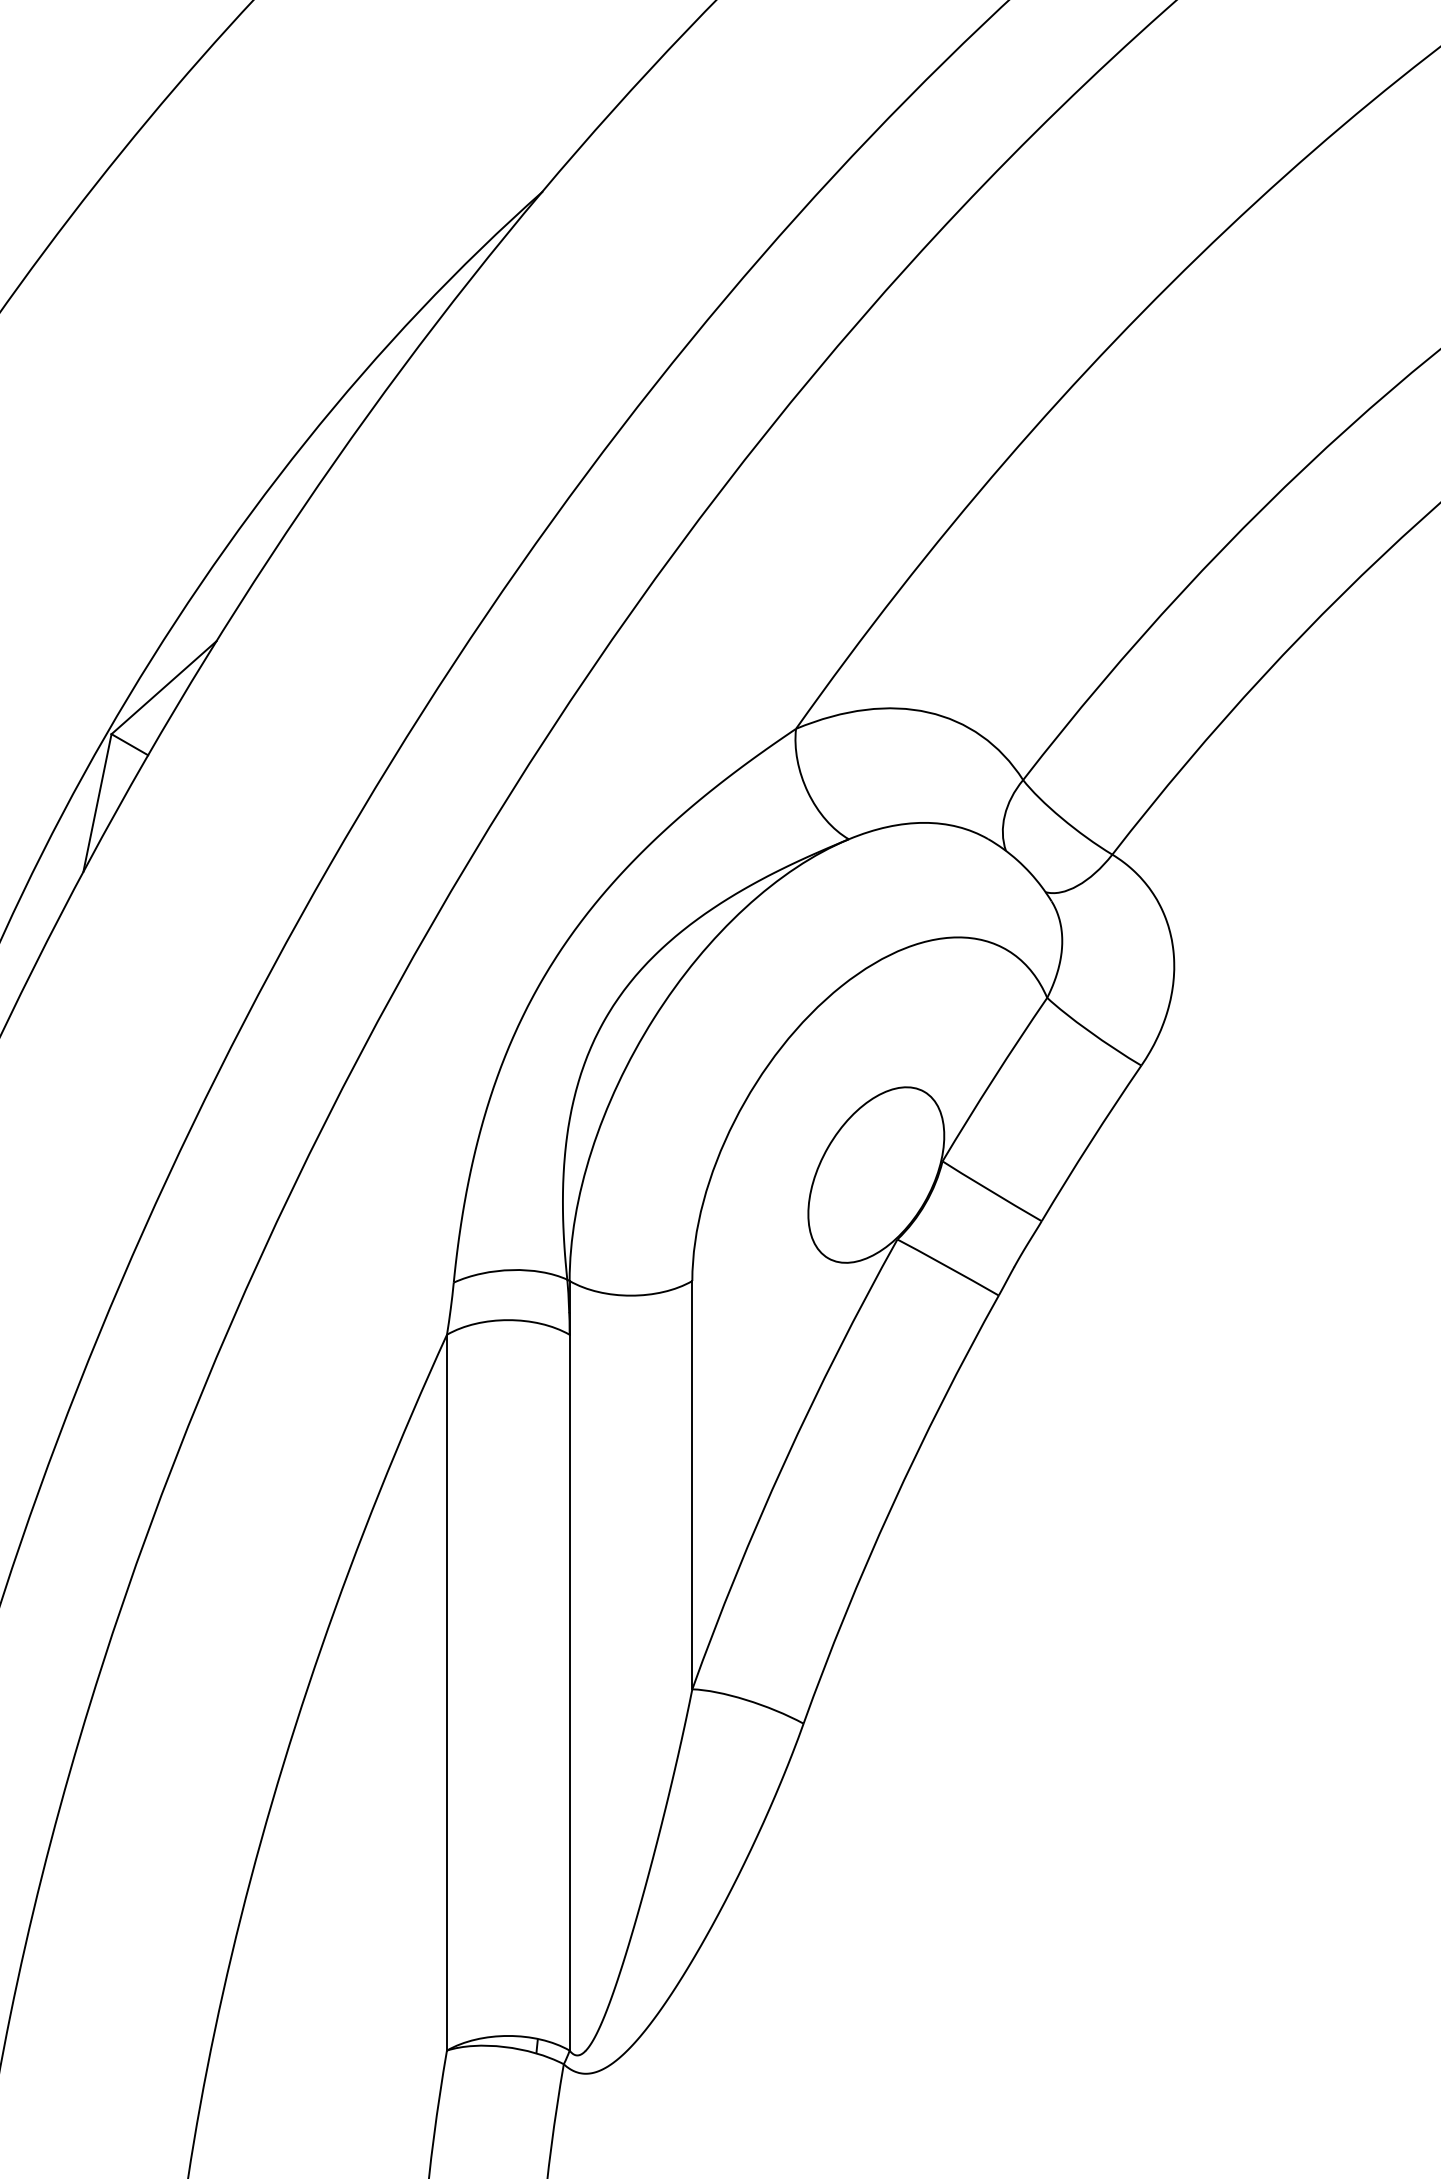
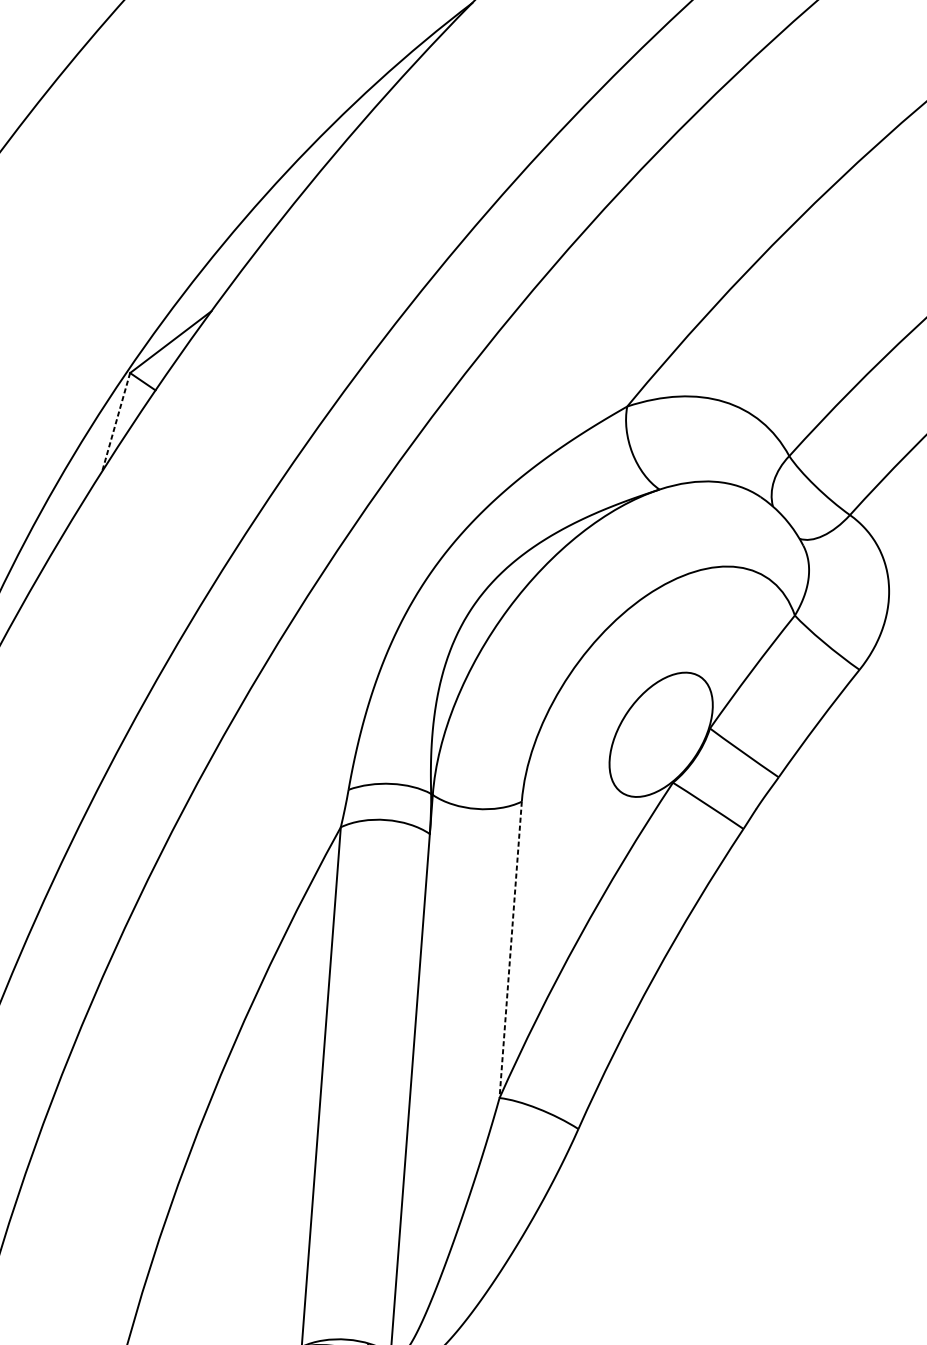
line: (97, 803) -> (116, 422), solid -> dashed
line: (692, 1485) -> (510, 950), solid -> dashed

